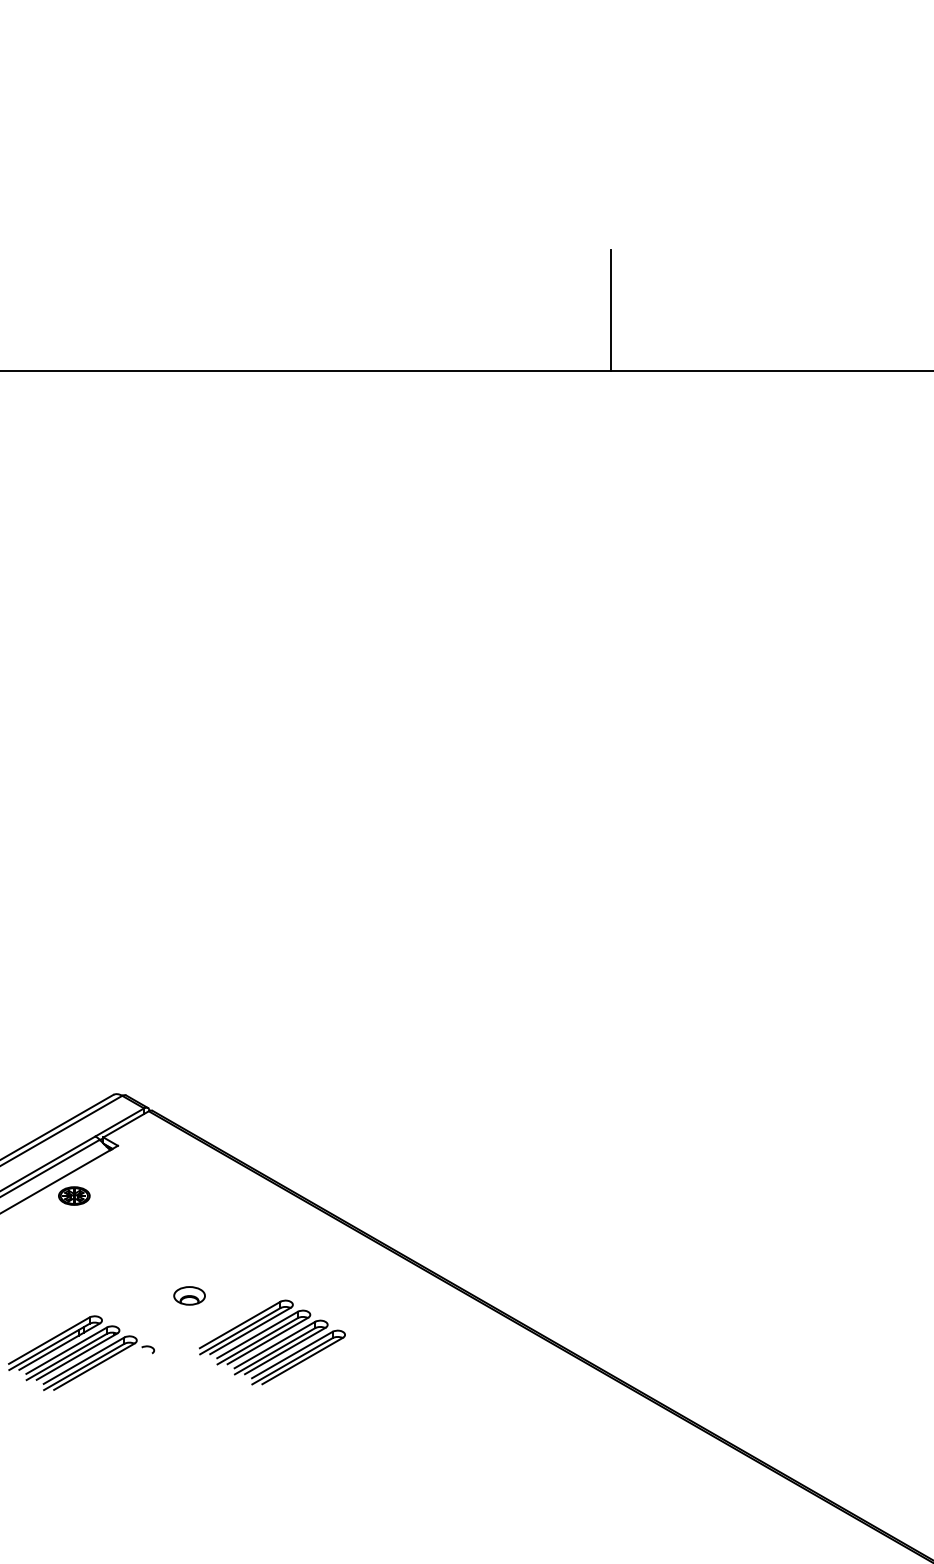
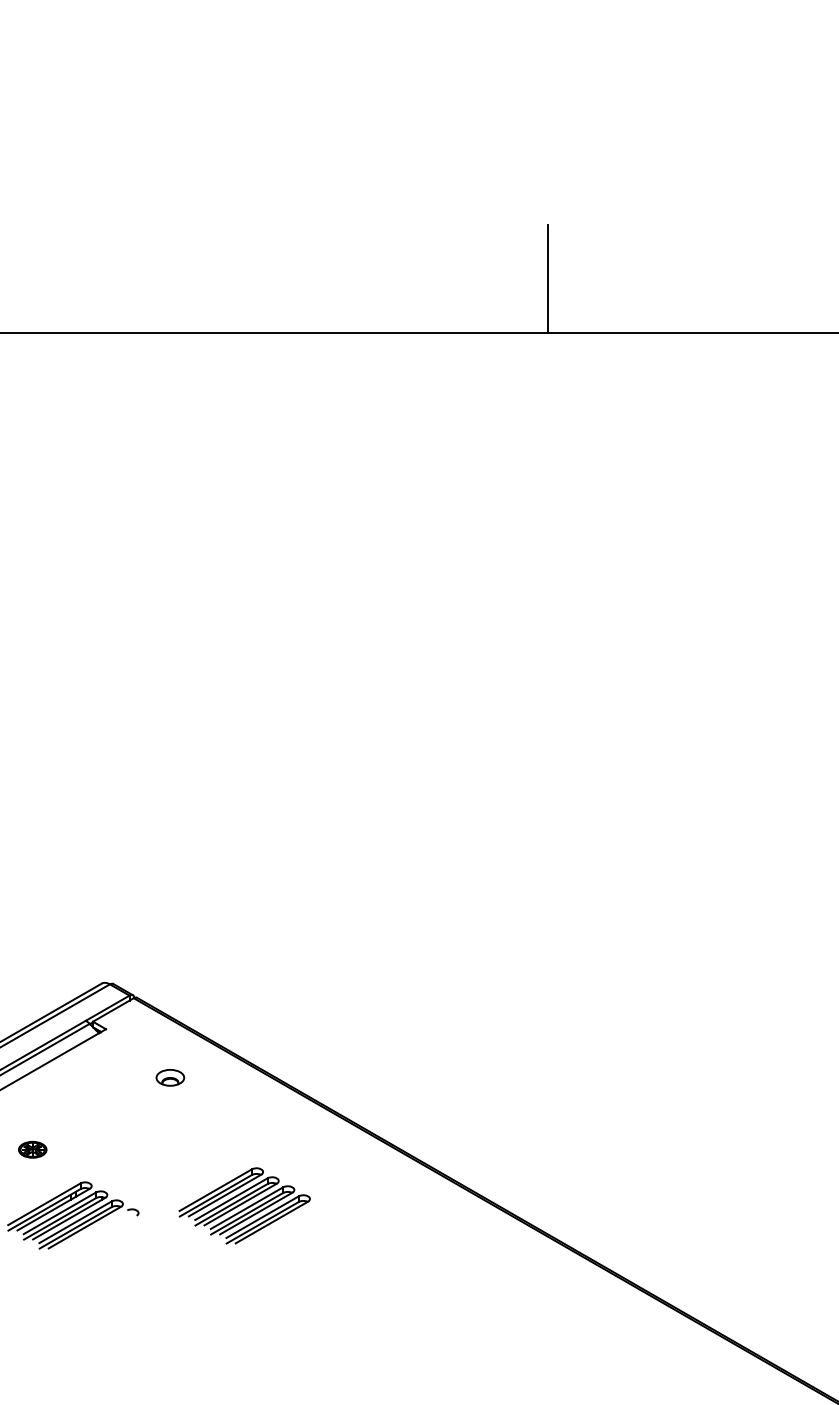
part: (74, 1195) -> (32, 1149), moved
part: (189, 1295) -> (170, 1077), moved

